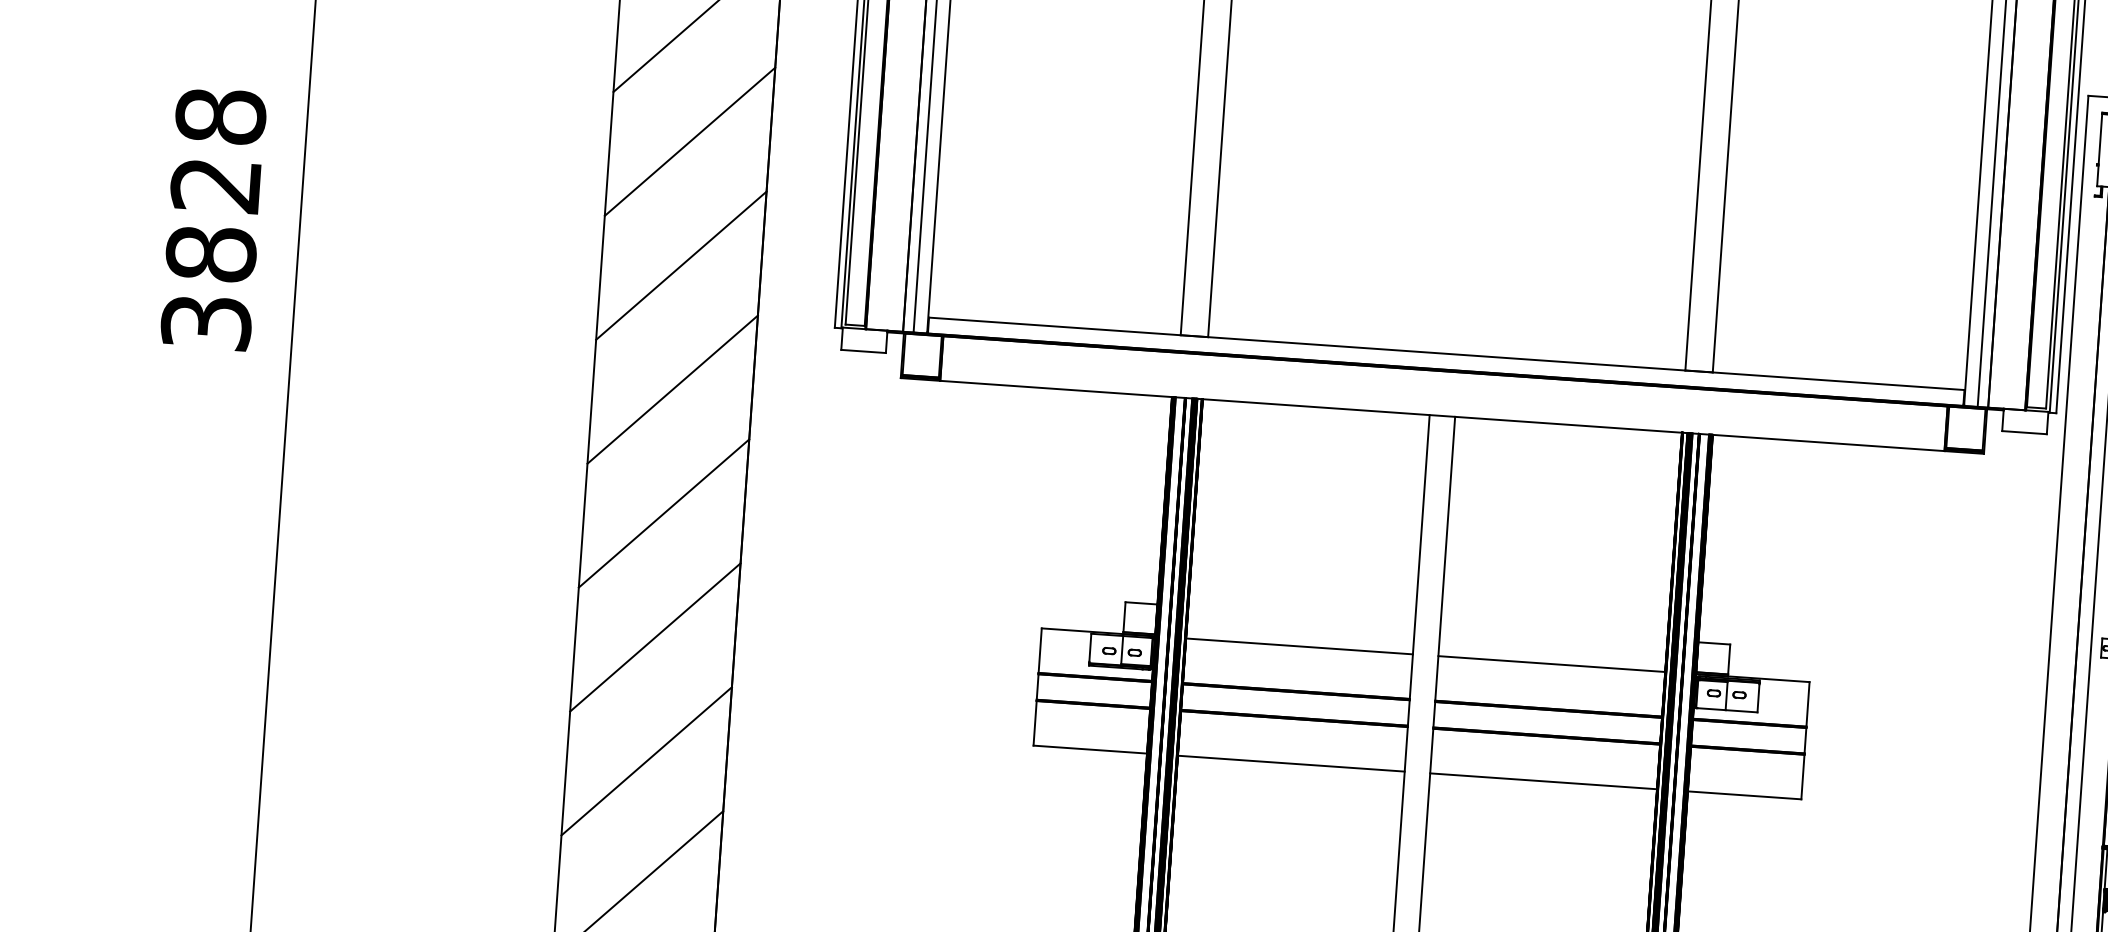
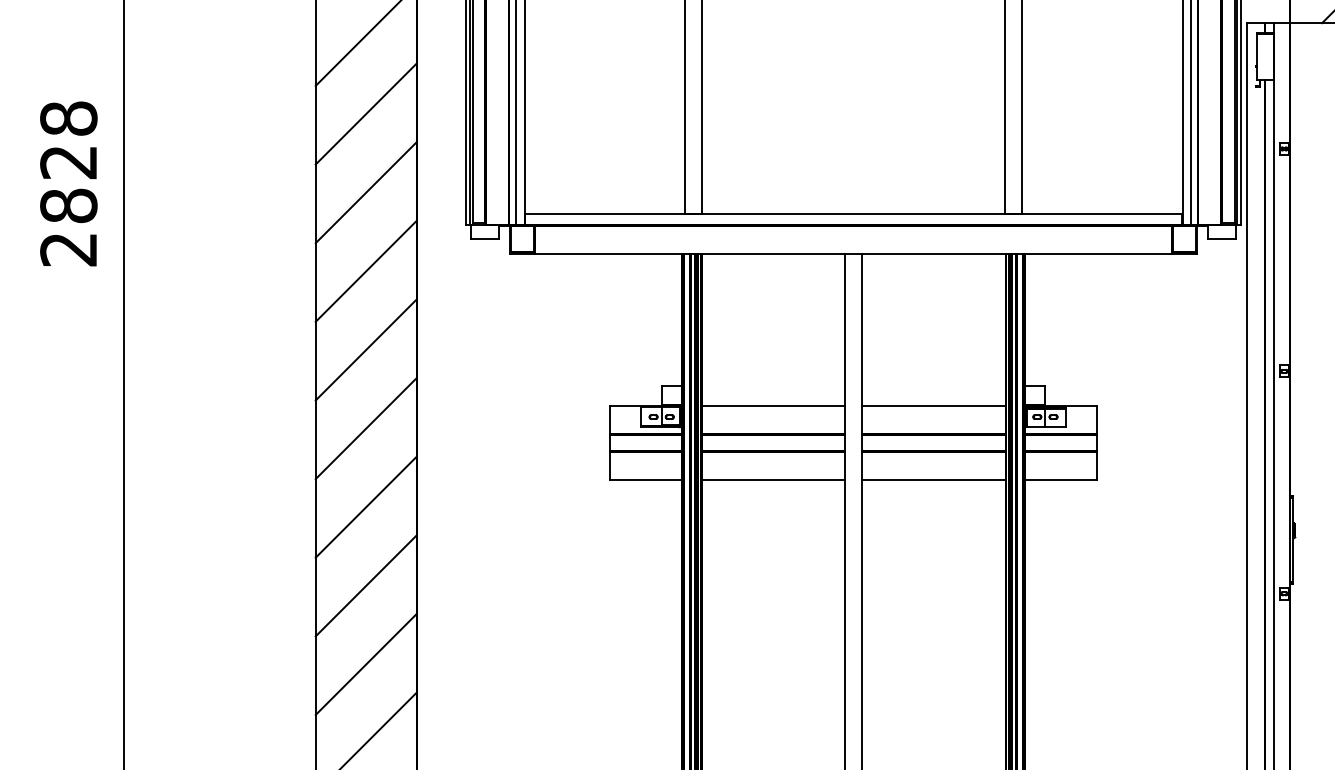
text: (205, 322) -> (68, 249), 3828 -> 2828

